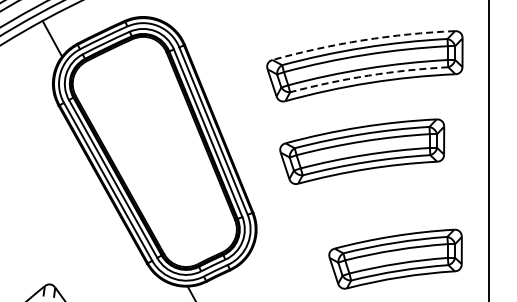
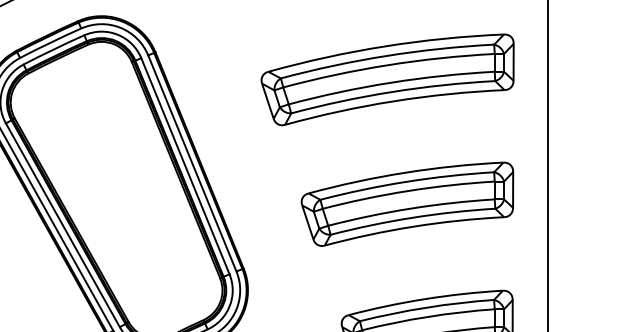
arc: (362, 40) -> (384, 46), dashed -> solid
arc: (368, 75) -> (392, 91), dashed -> solid
part: (362, 151) -> (407, 203), moved

